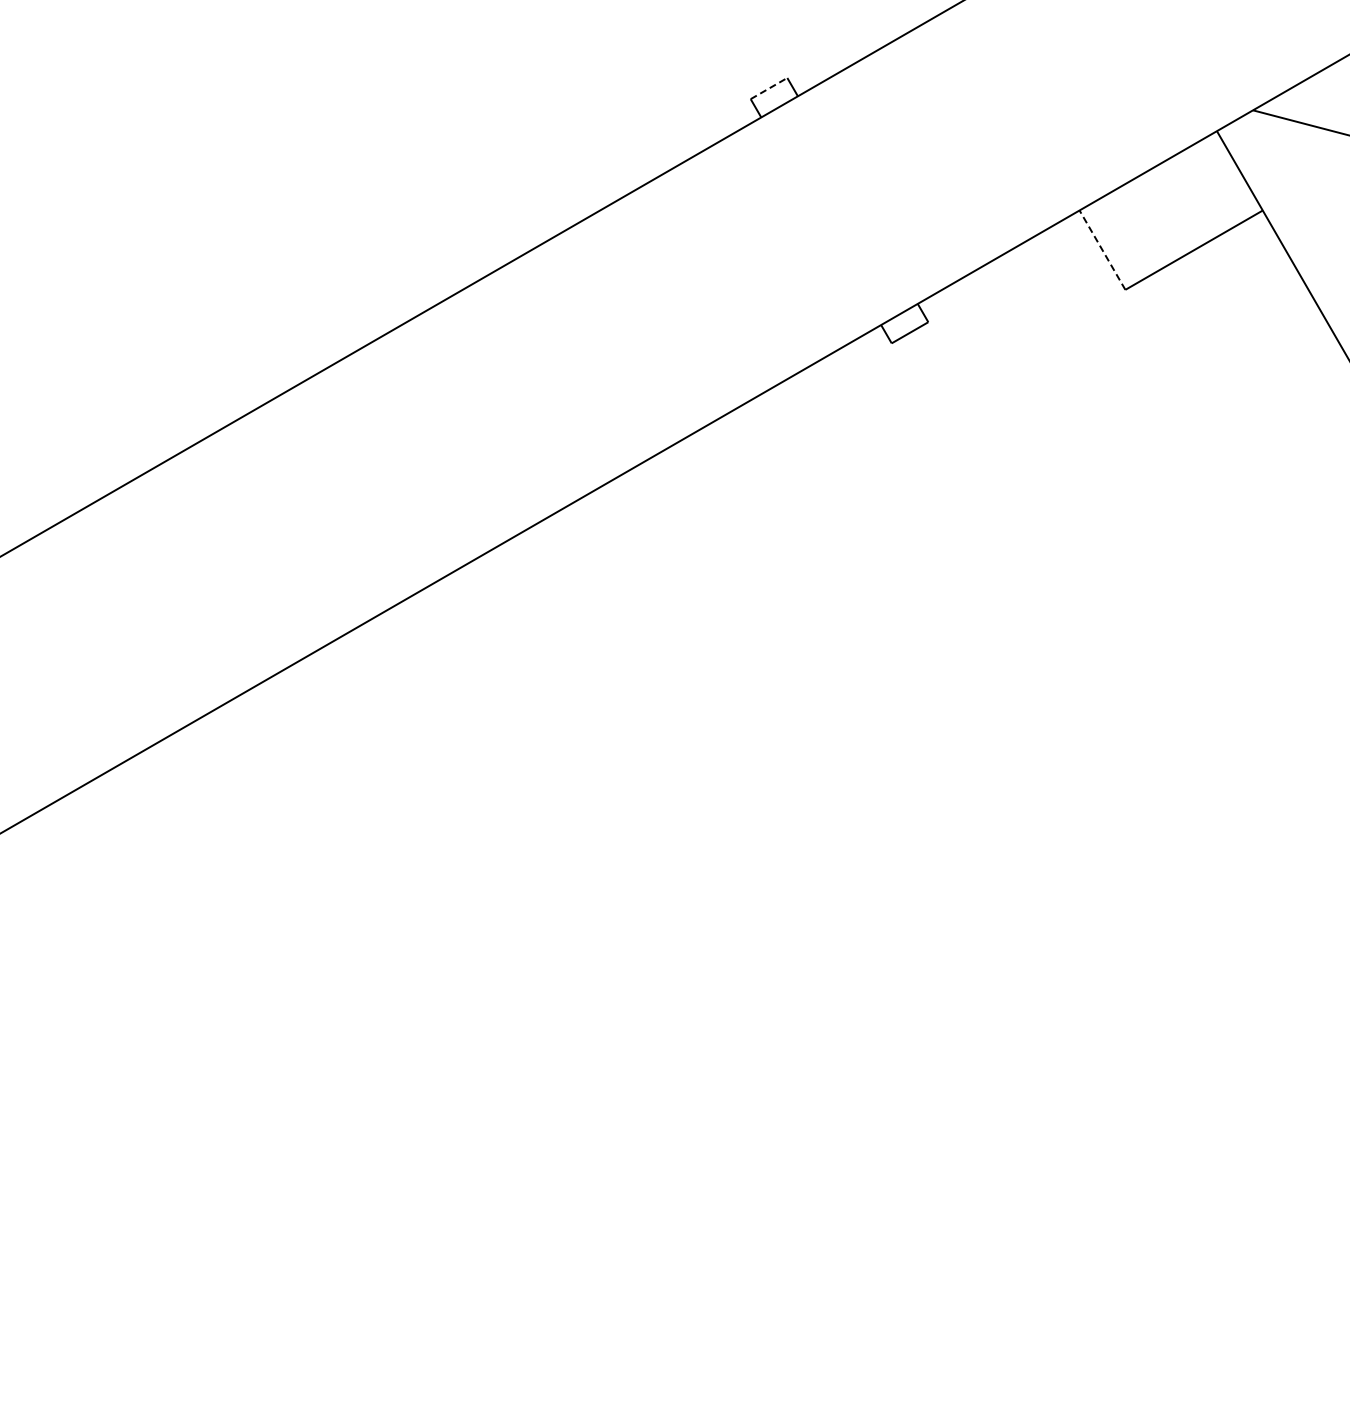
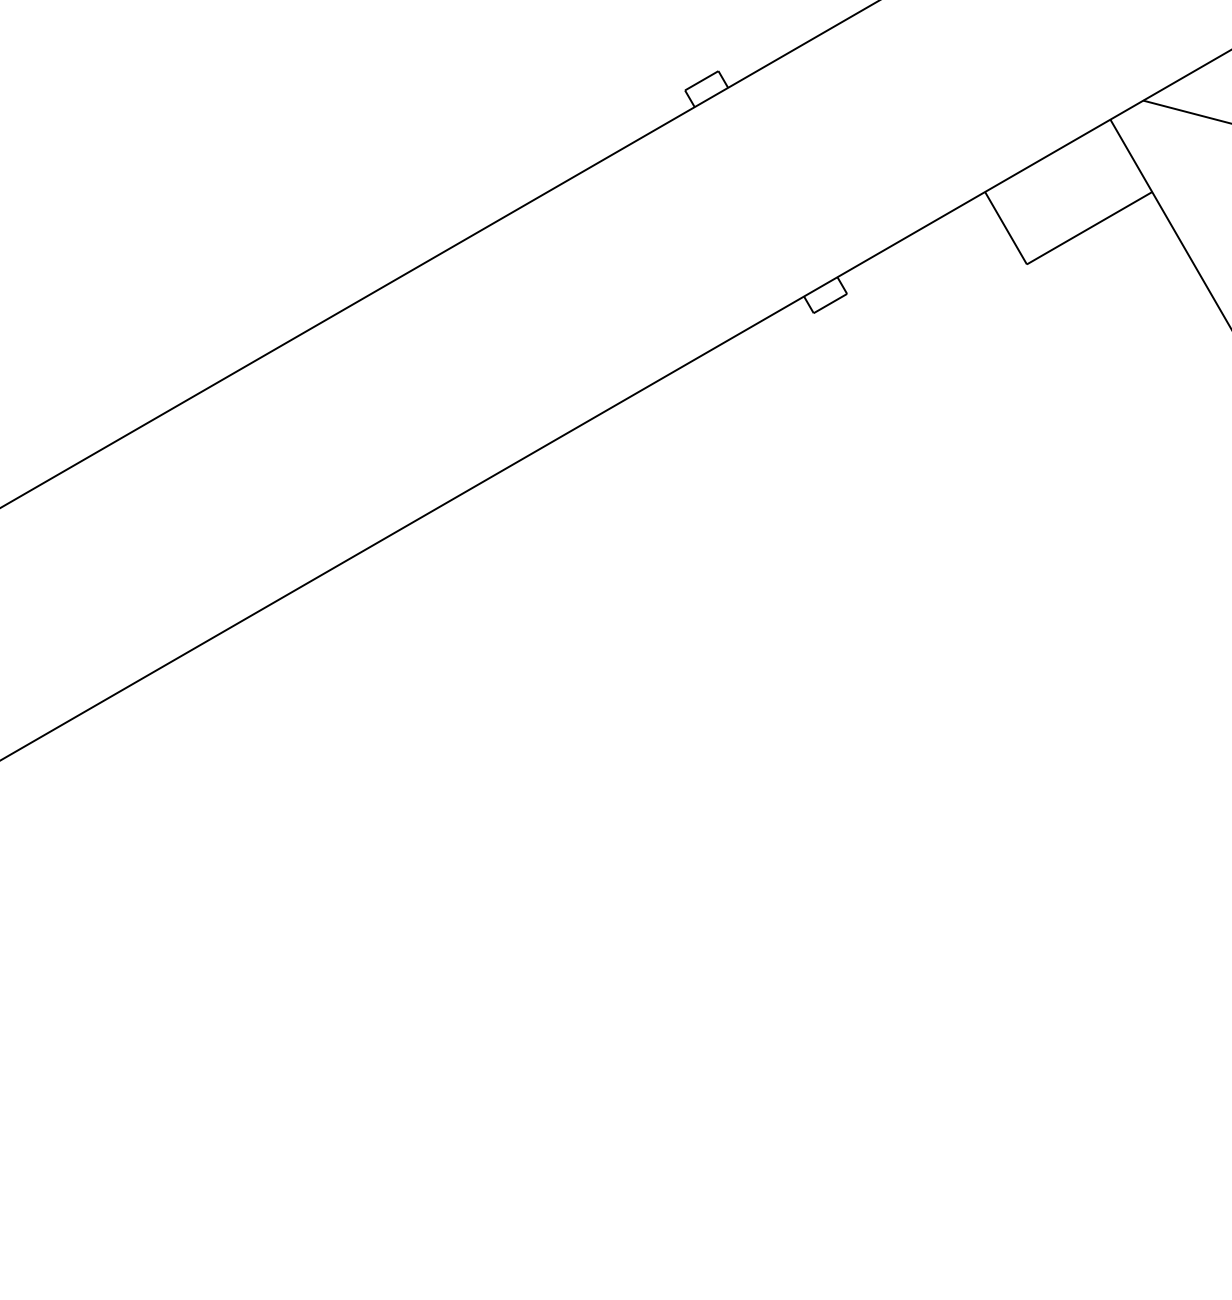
line: (769, 88) -> (702, 80), dashed -> solid
line: (1102, 250) -> (1006, 228), dashed -> solid

